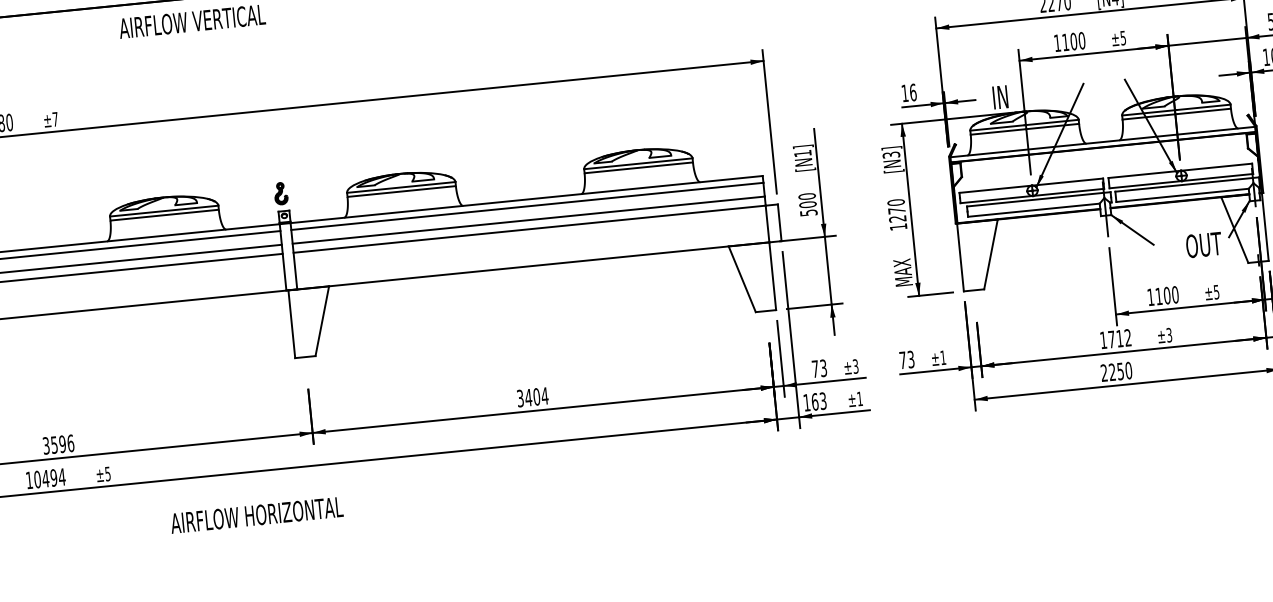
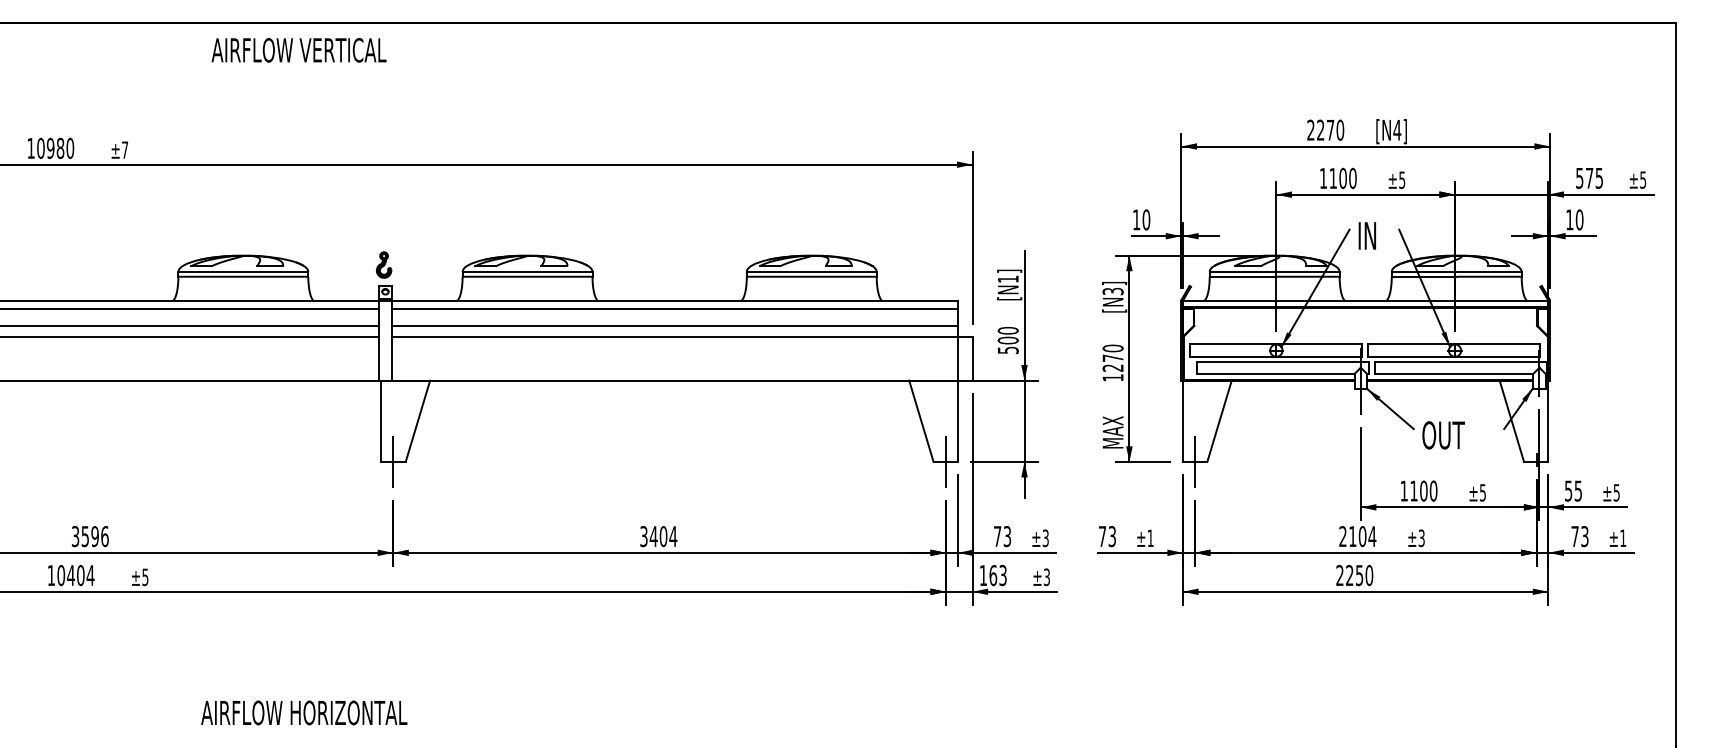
text: (913, 92) -> (1146, 219), 16 -> 10
text: (999, 97) -> (1366, 235), moved
text: (1203, 245) -> (1443, 435), moved
line: (973, 290) -> (1194, 461), added
line: (766, 310) -> (946, 461), added
text: (1115, 339) -> (1357, 536), 1712 -> 2104
line: (305, 356) -> (393, 461), added
text: (859, 399) -> (1046, 577), ±1 -> ±3
text: (53, 477) -> (80, 575), 10494 -> 10404
text: (257, 514) -> (304, 712), moved

